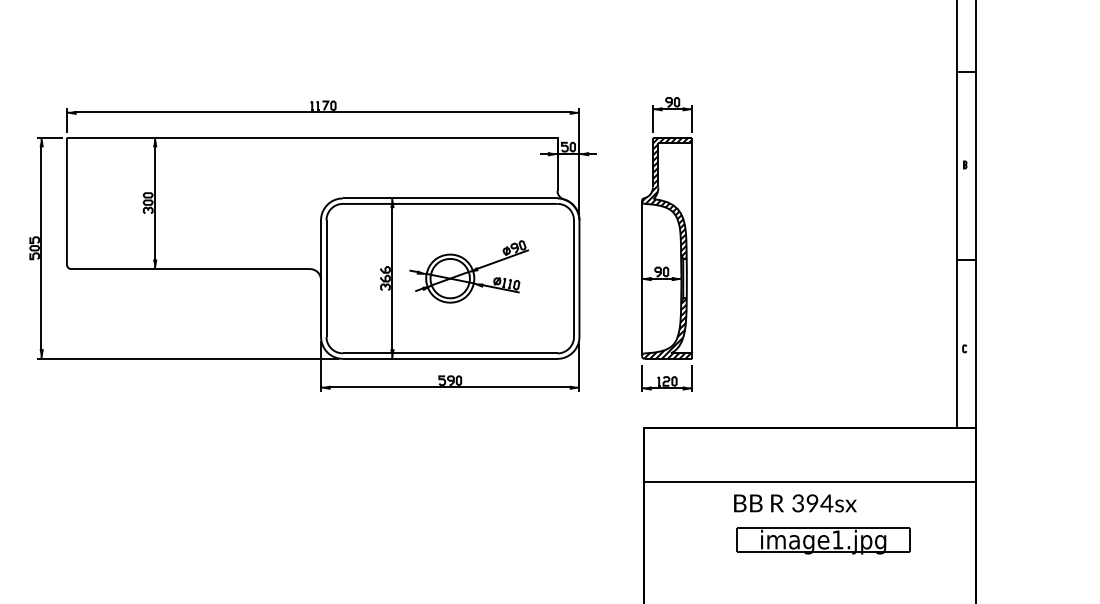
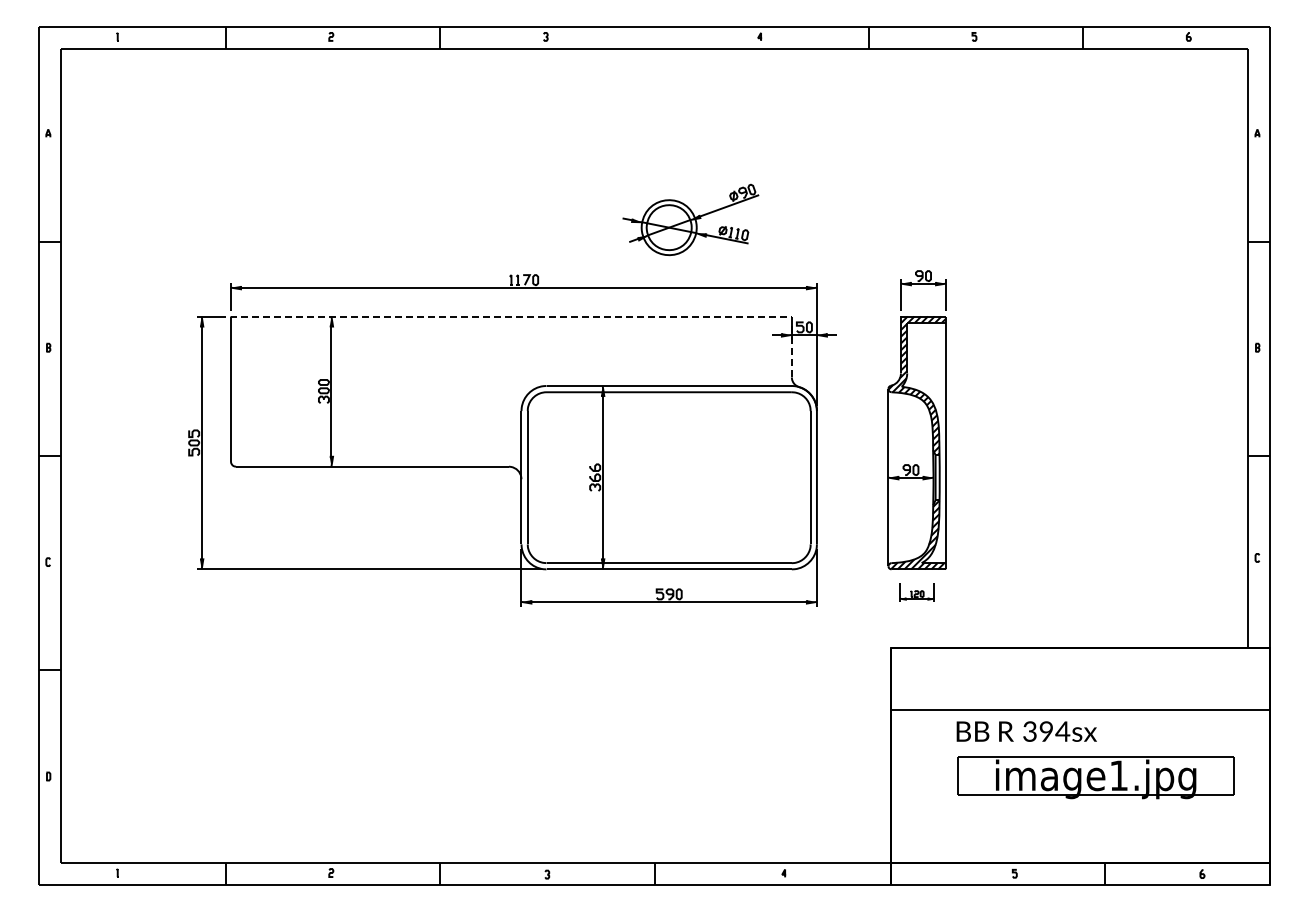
line: (338, 137) -> (541, 316), solid -> dashed
part: (468, 271) -> (690, 219), moved
part: (666, 379) -> (916, 592), size x0.6
text: (795, 503) -> (1026, 731), moved
part: (823, 540) -> (1095, 777), size x1.4

